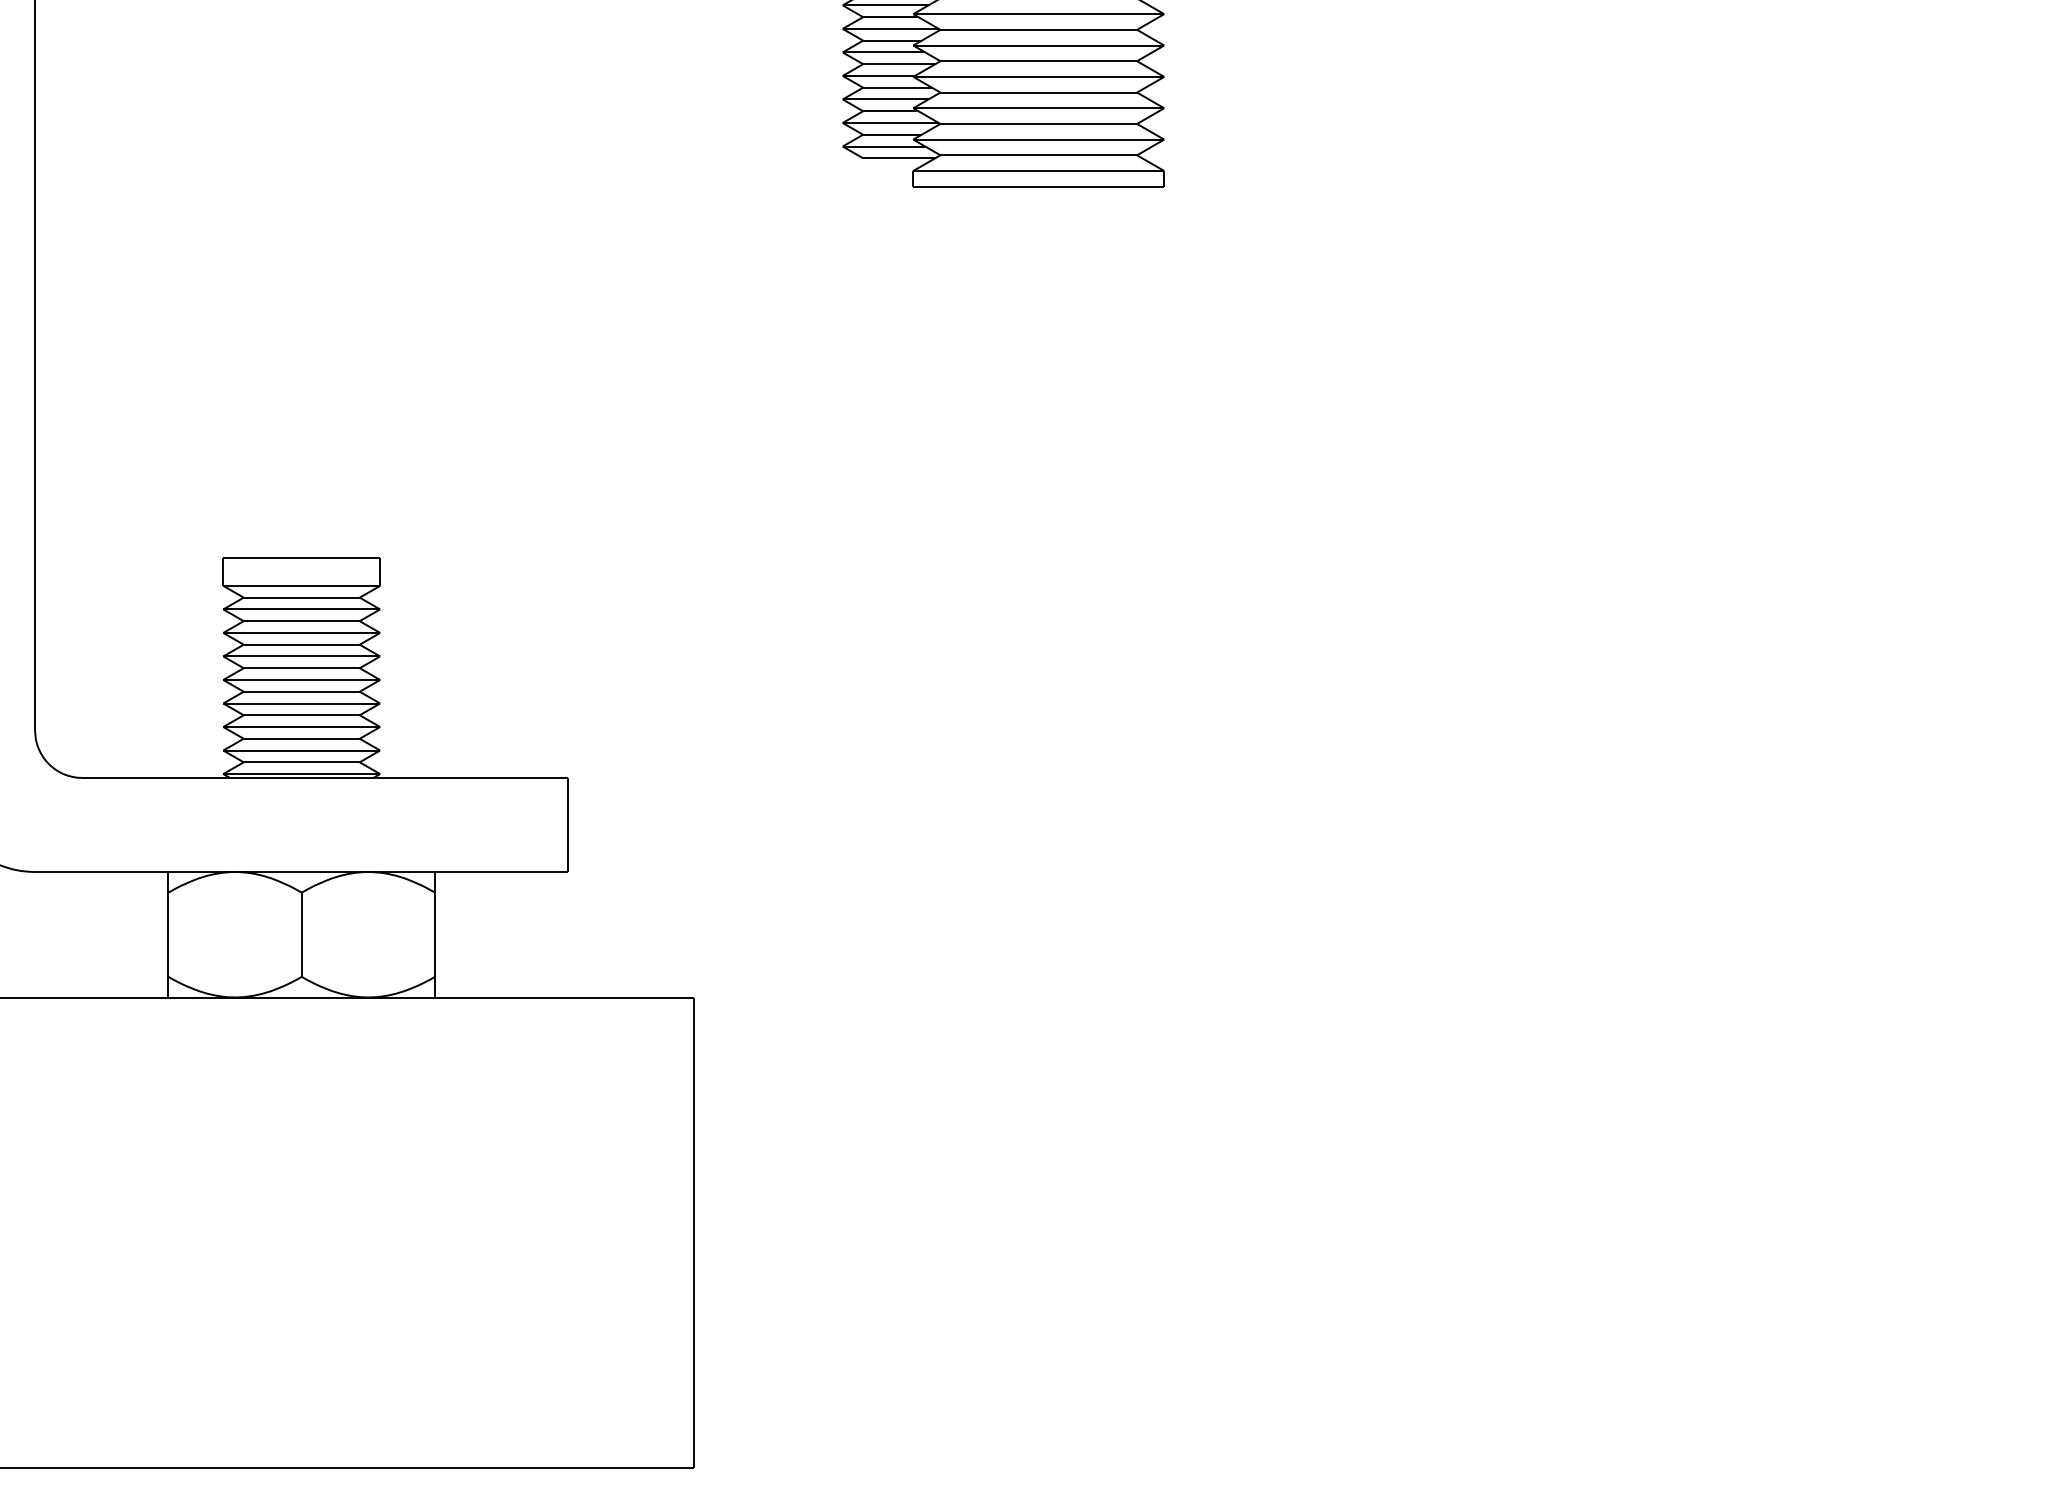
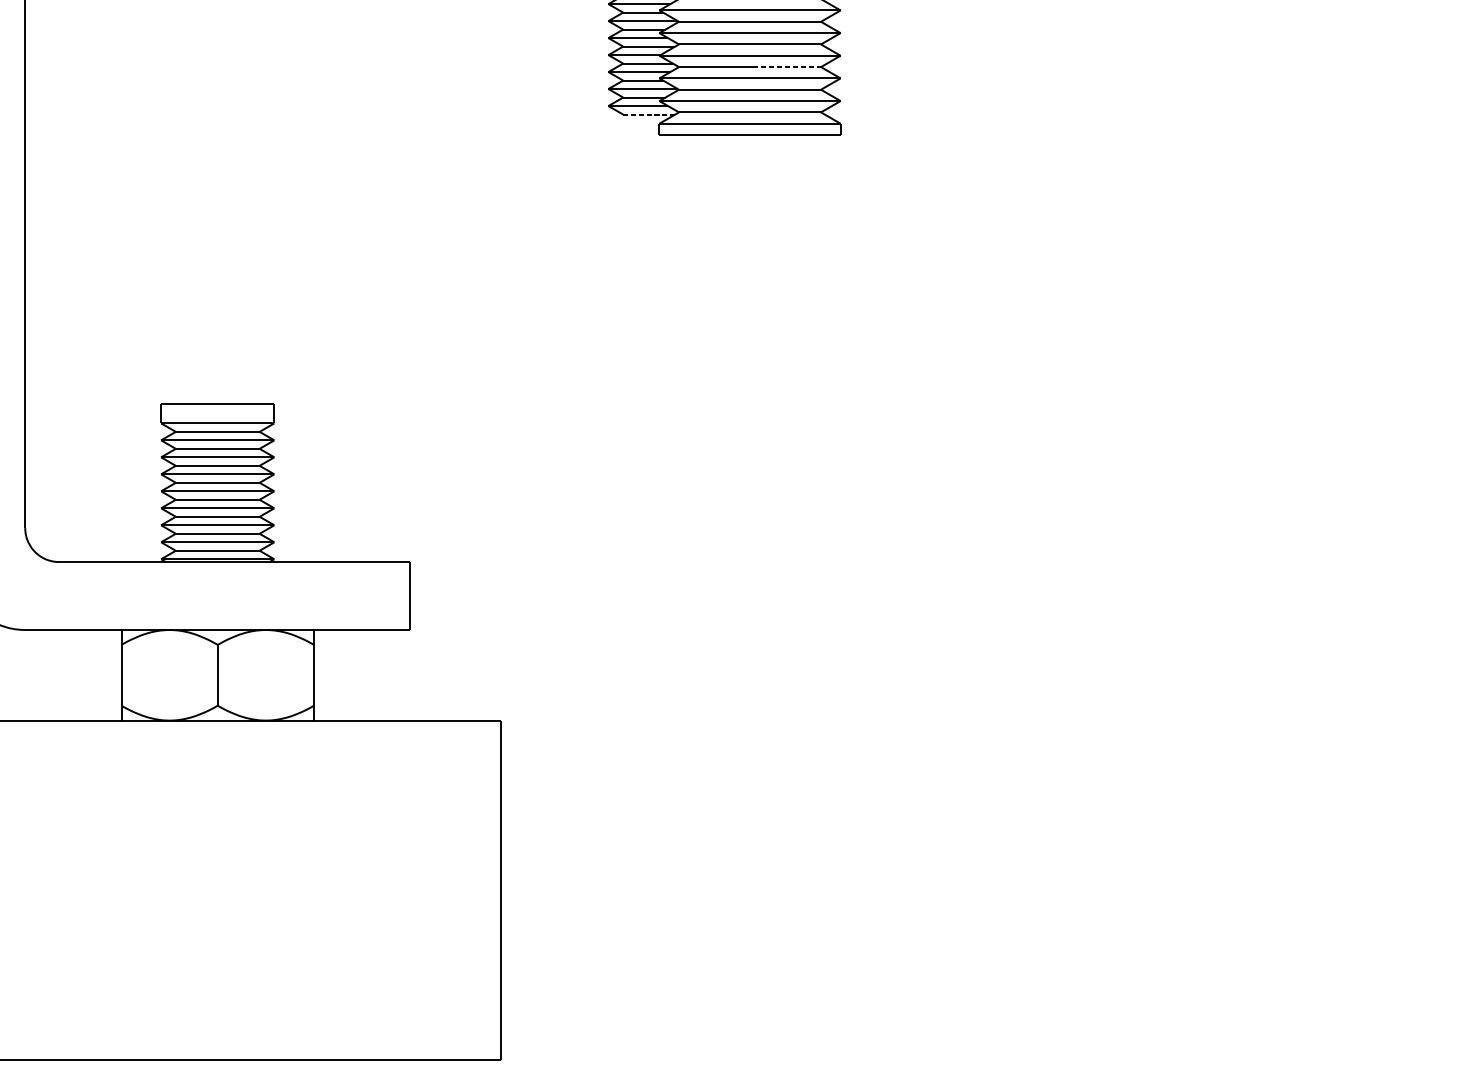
line: (1090, 92) -> (787, 67), solid -> dashed
line: (898, 158) -> (648, 114), solid -> dashed

